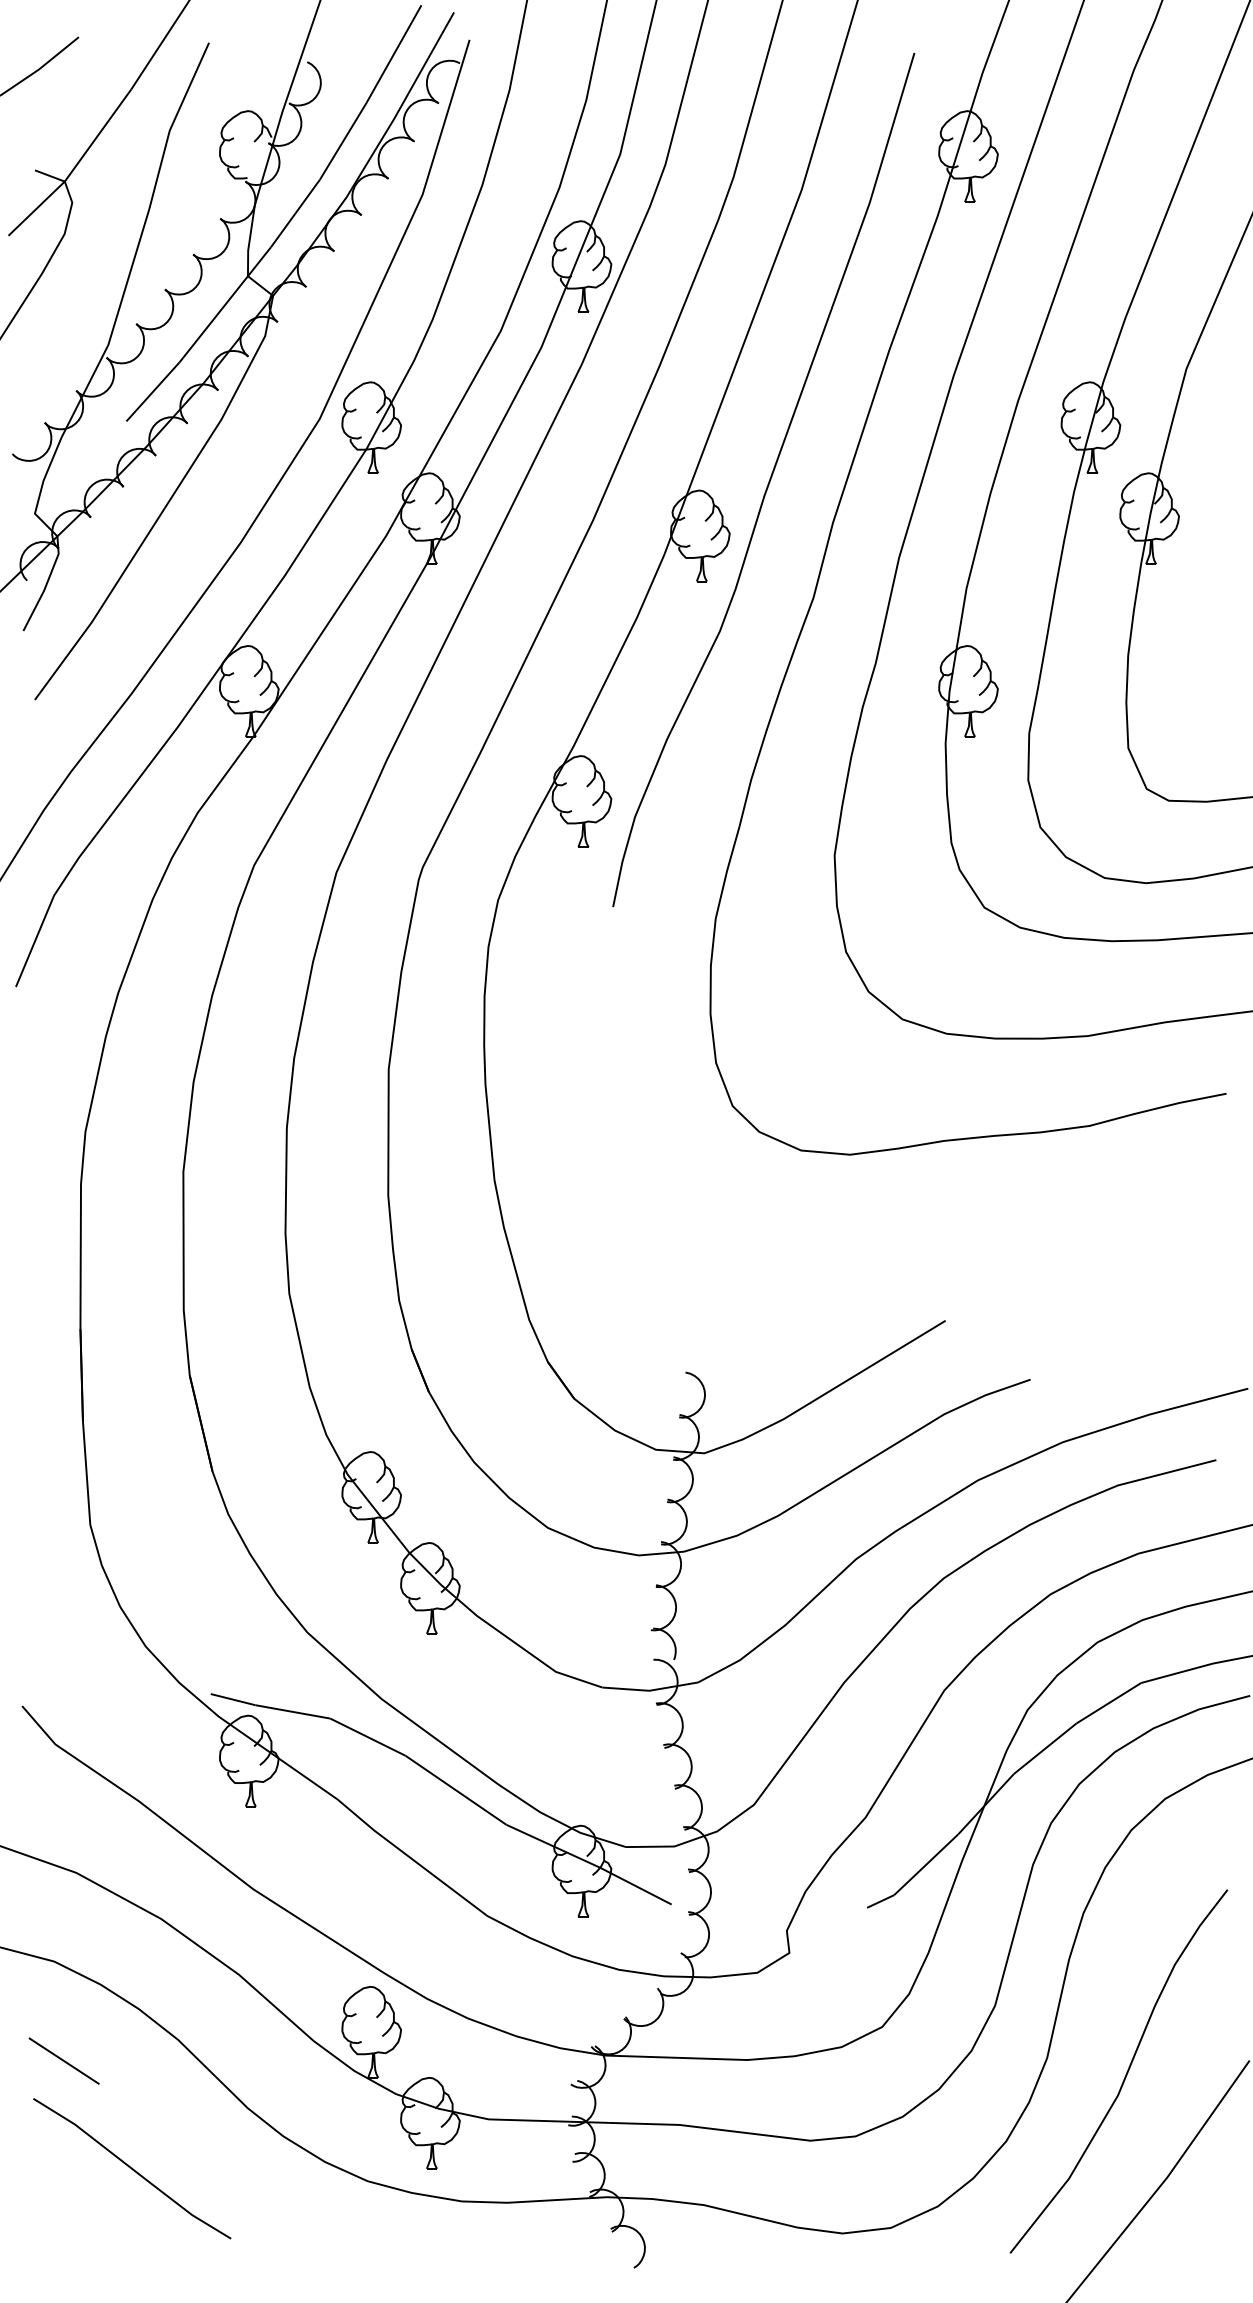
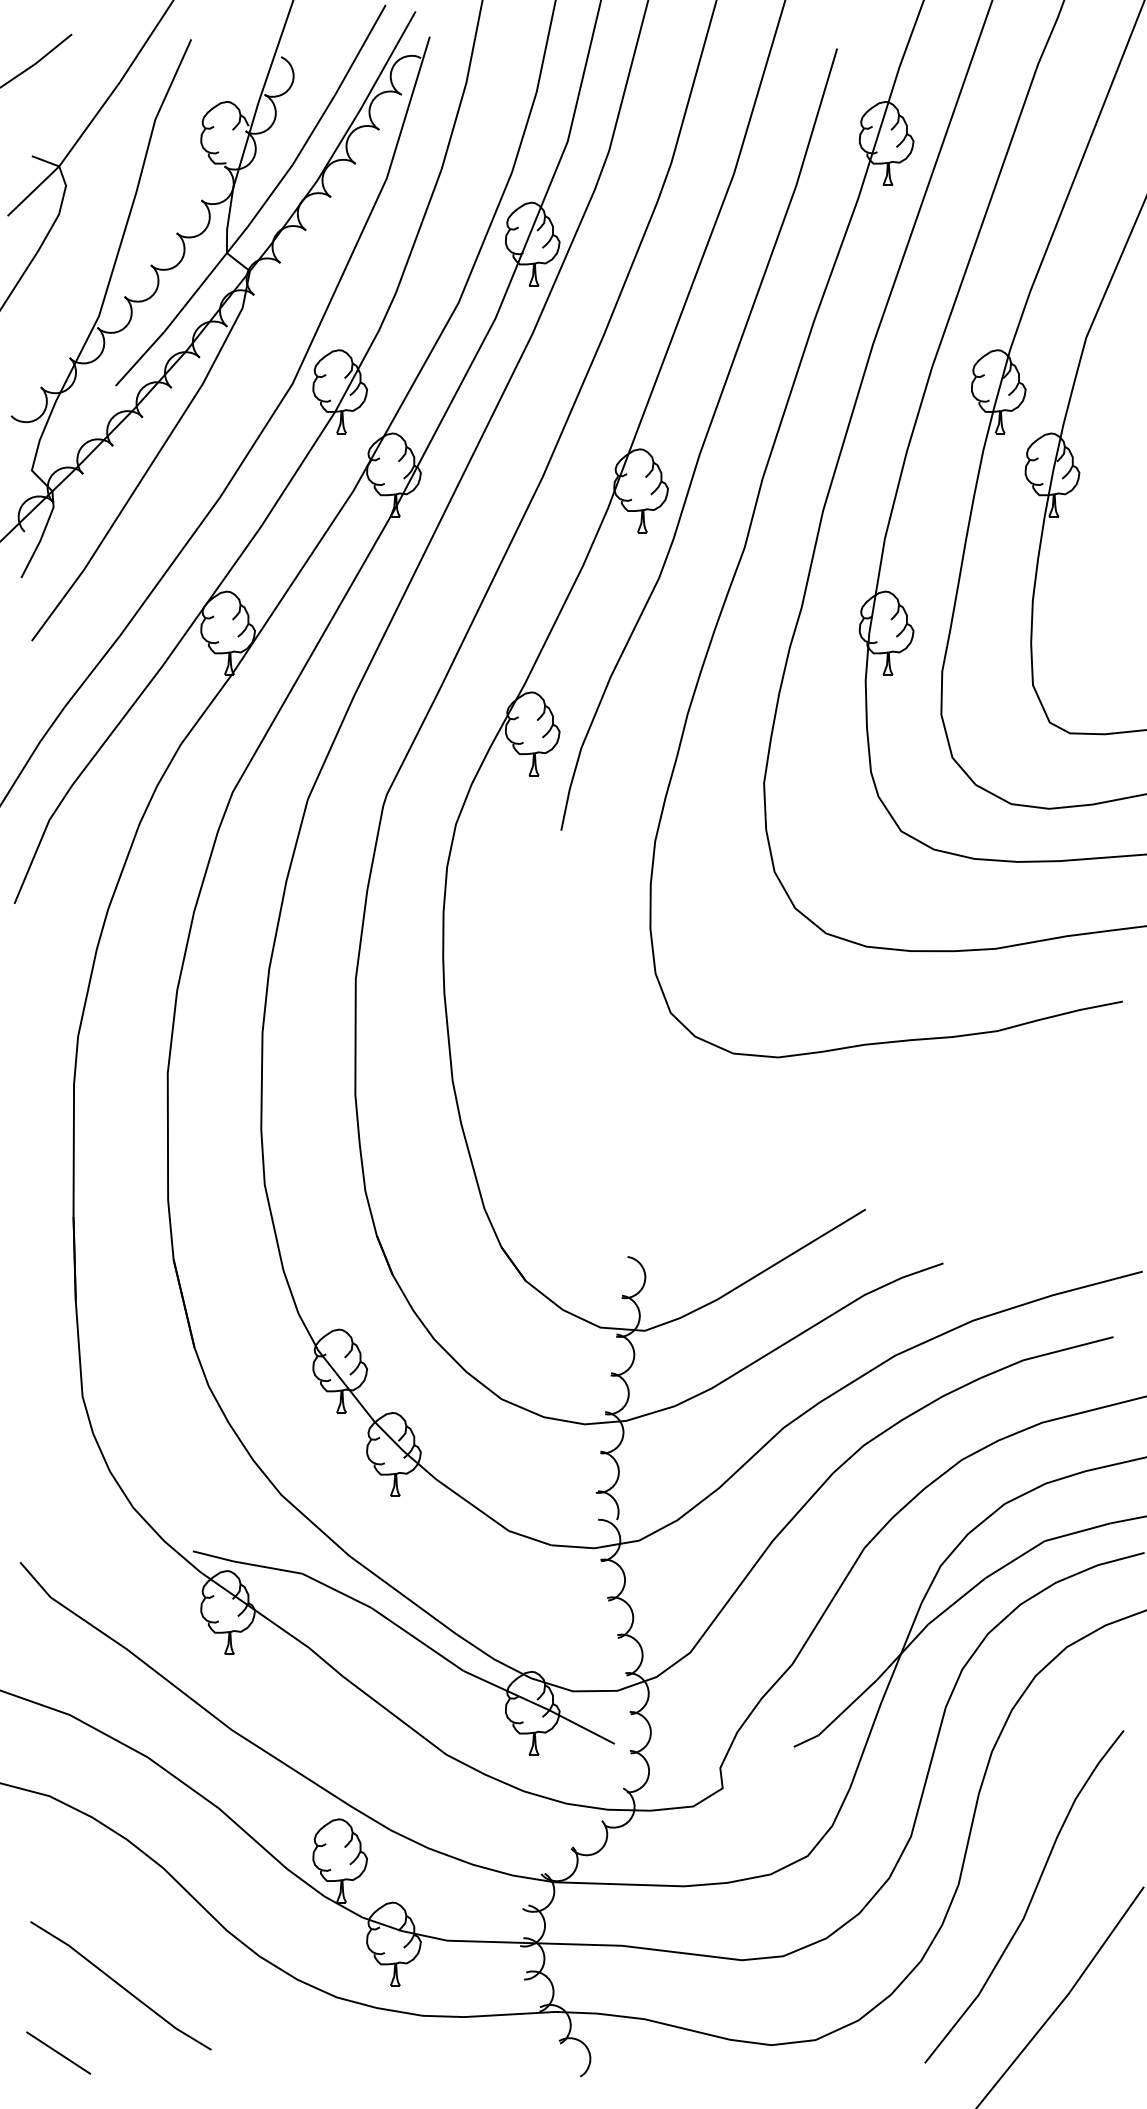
line: (63, 2060) -> (58, 2052), moved

